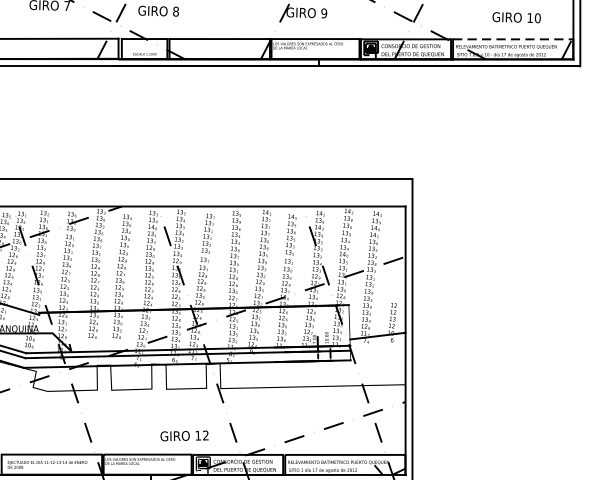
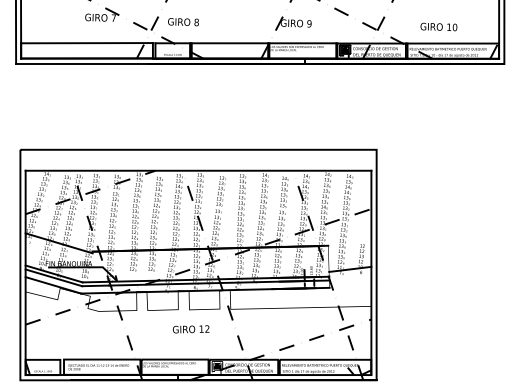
text: (516, 16) -> (438, 26), moved
line: (513, 39) -> (453, 43), dashed -> solid
text: (184, 436) -> (191, 329), moved

